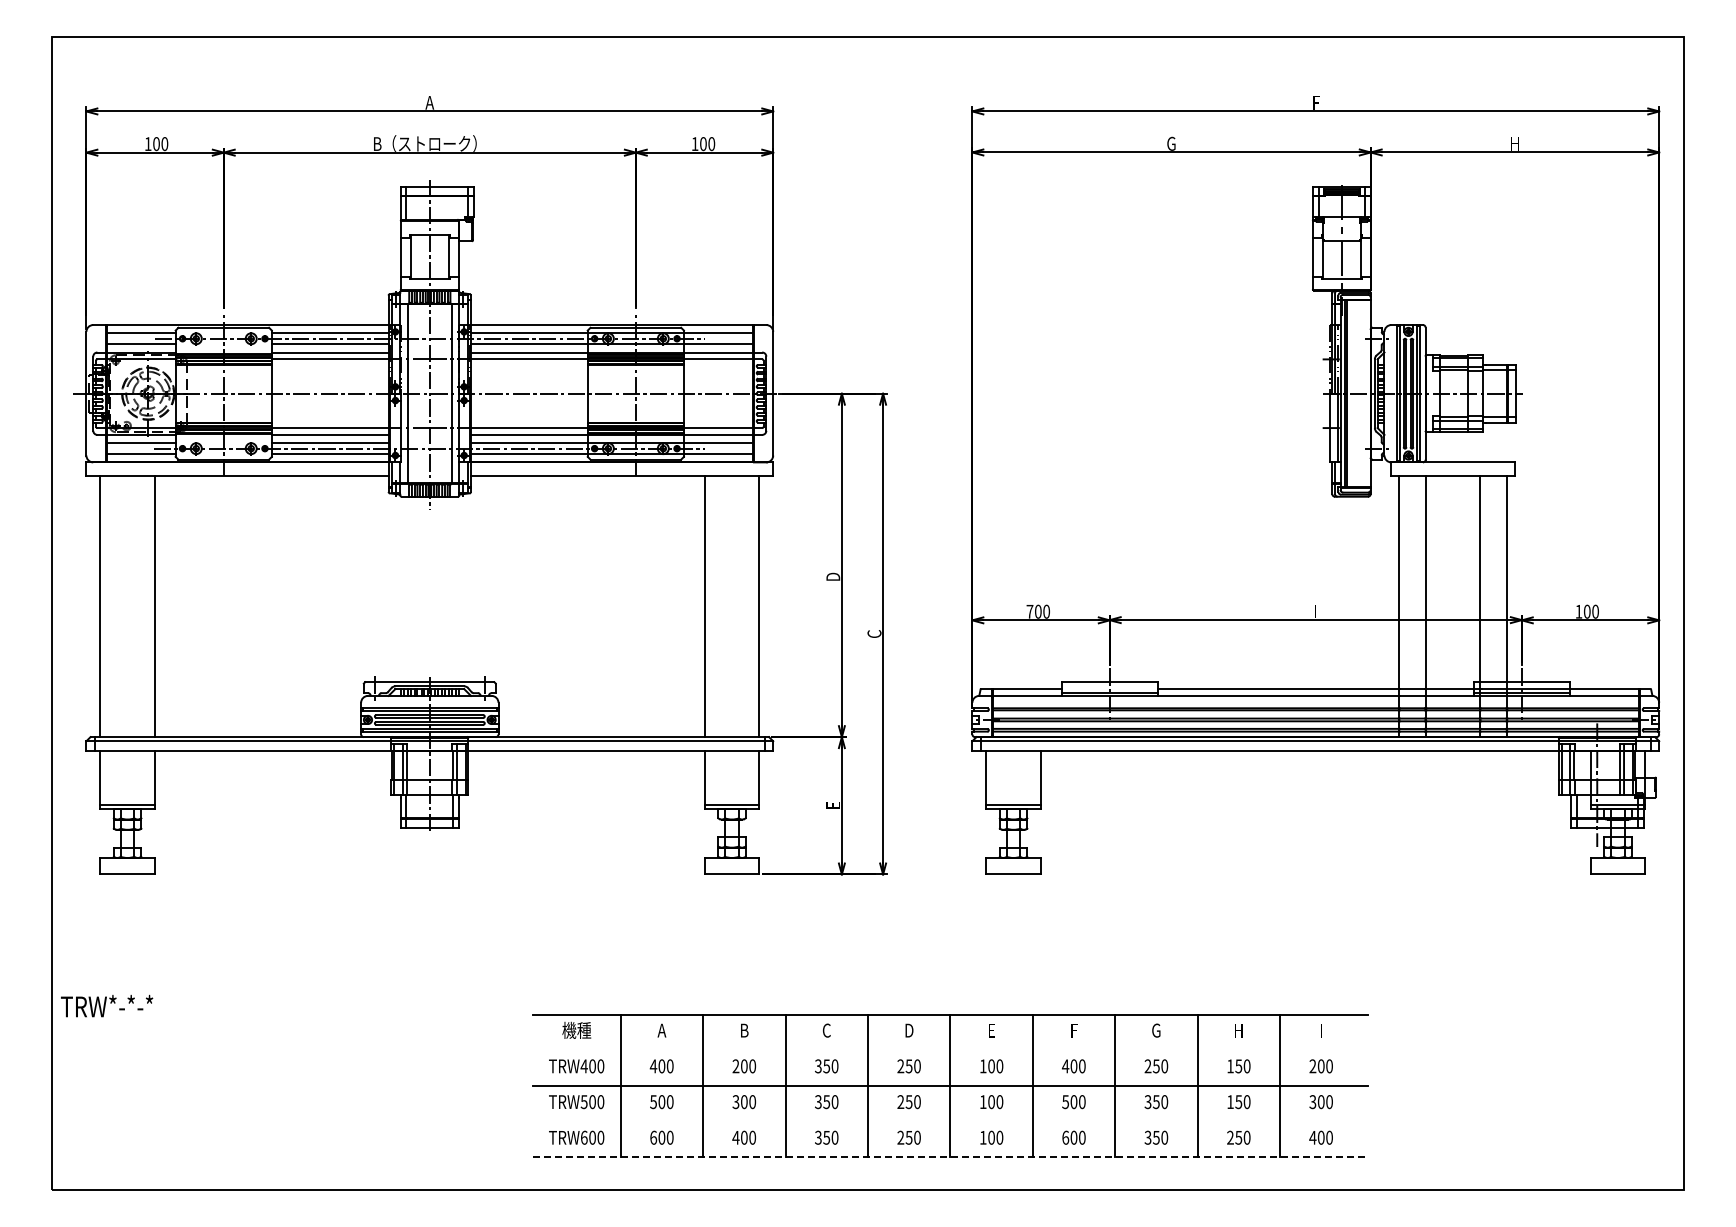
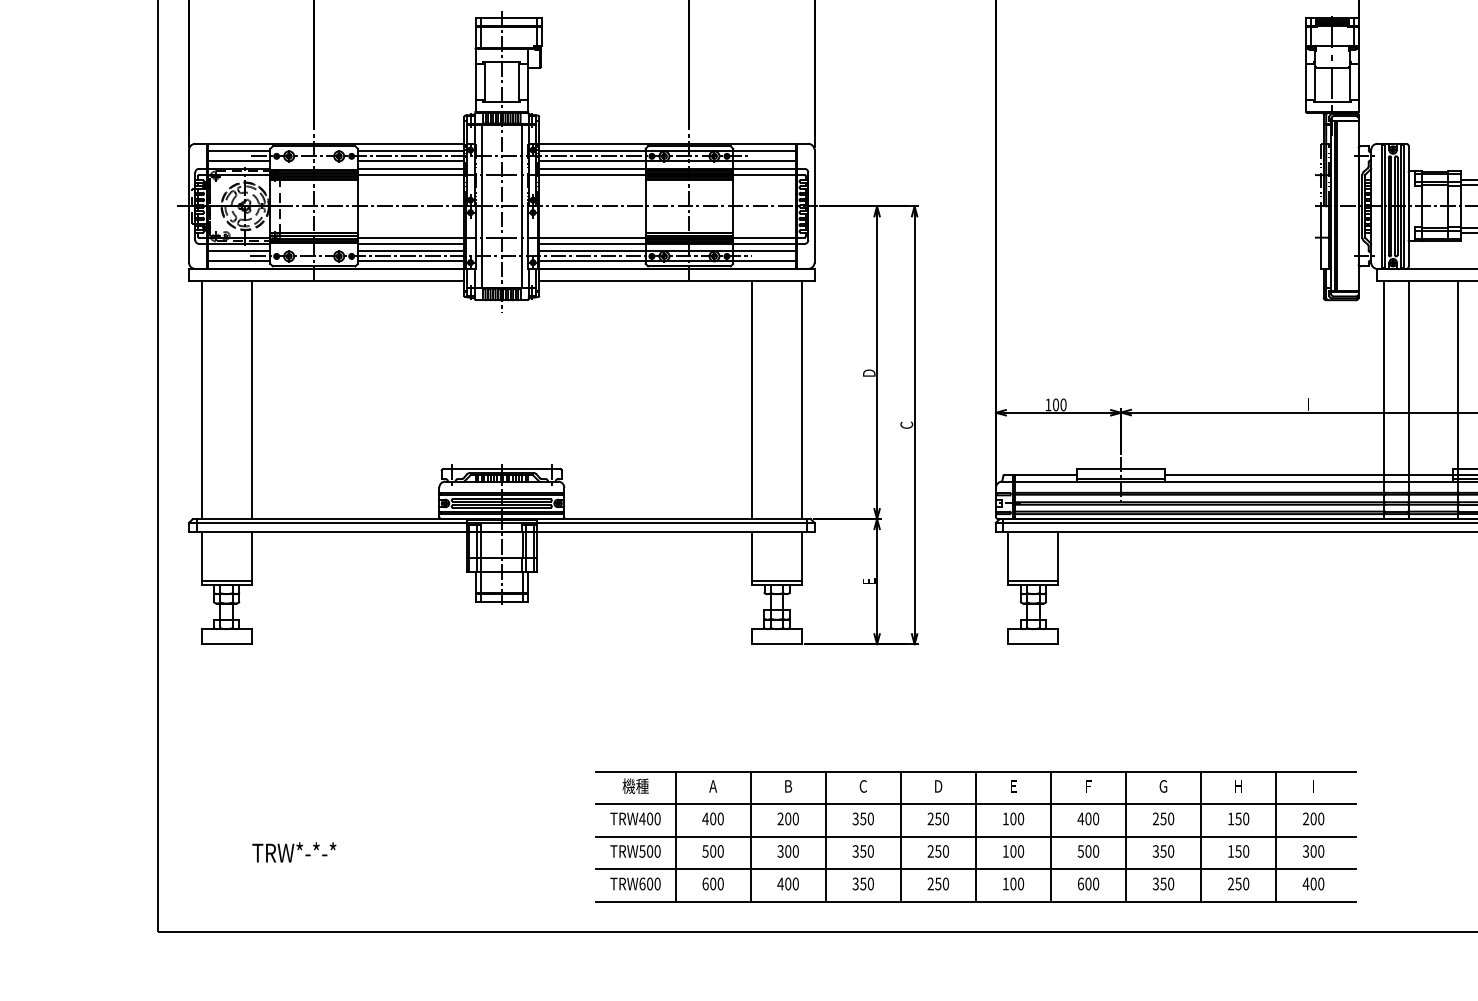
text: (1029, 611) -> (1047, 404), 700 -> 100
text: (107, 1005) -> (294, 851), moved
line: (949, 1050) -> (975, 804), added
line: (949, 1121) -> (975, 869), added
line: (950, 1157) -> (976, 901), dashed -> solid

